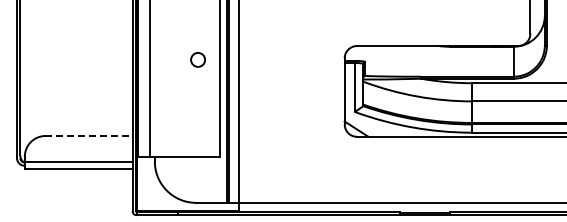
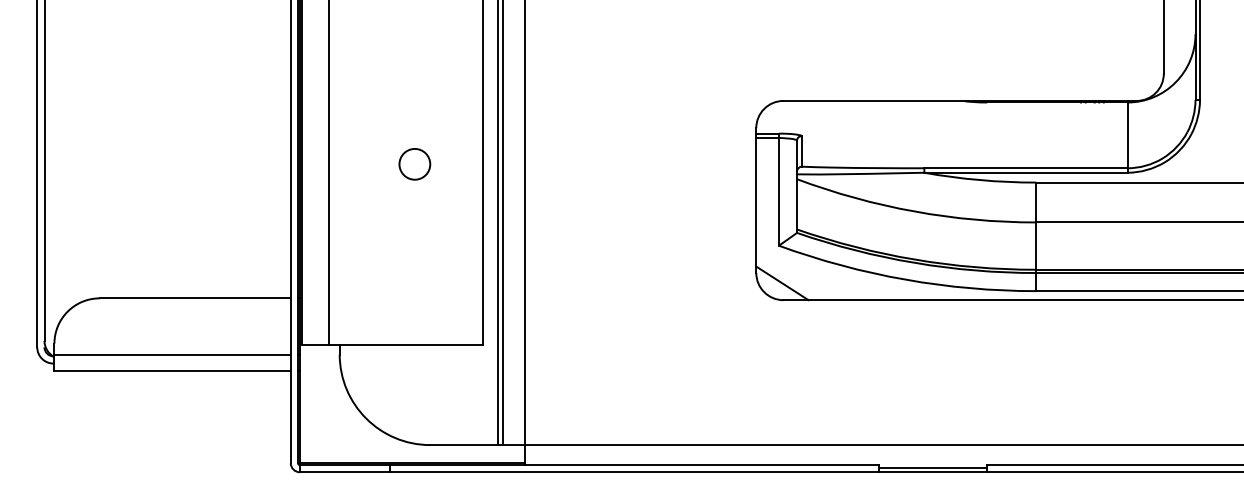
circle: (197, 59) -> (413, 163), moved
line: (89, 136) -> (196, 299), dashed -> solid

